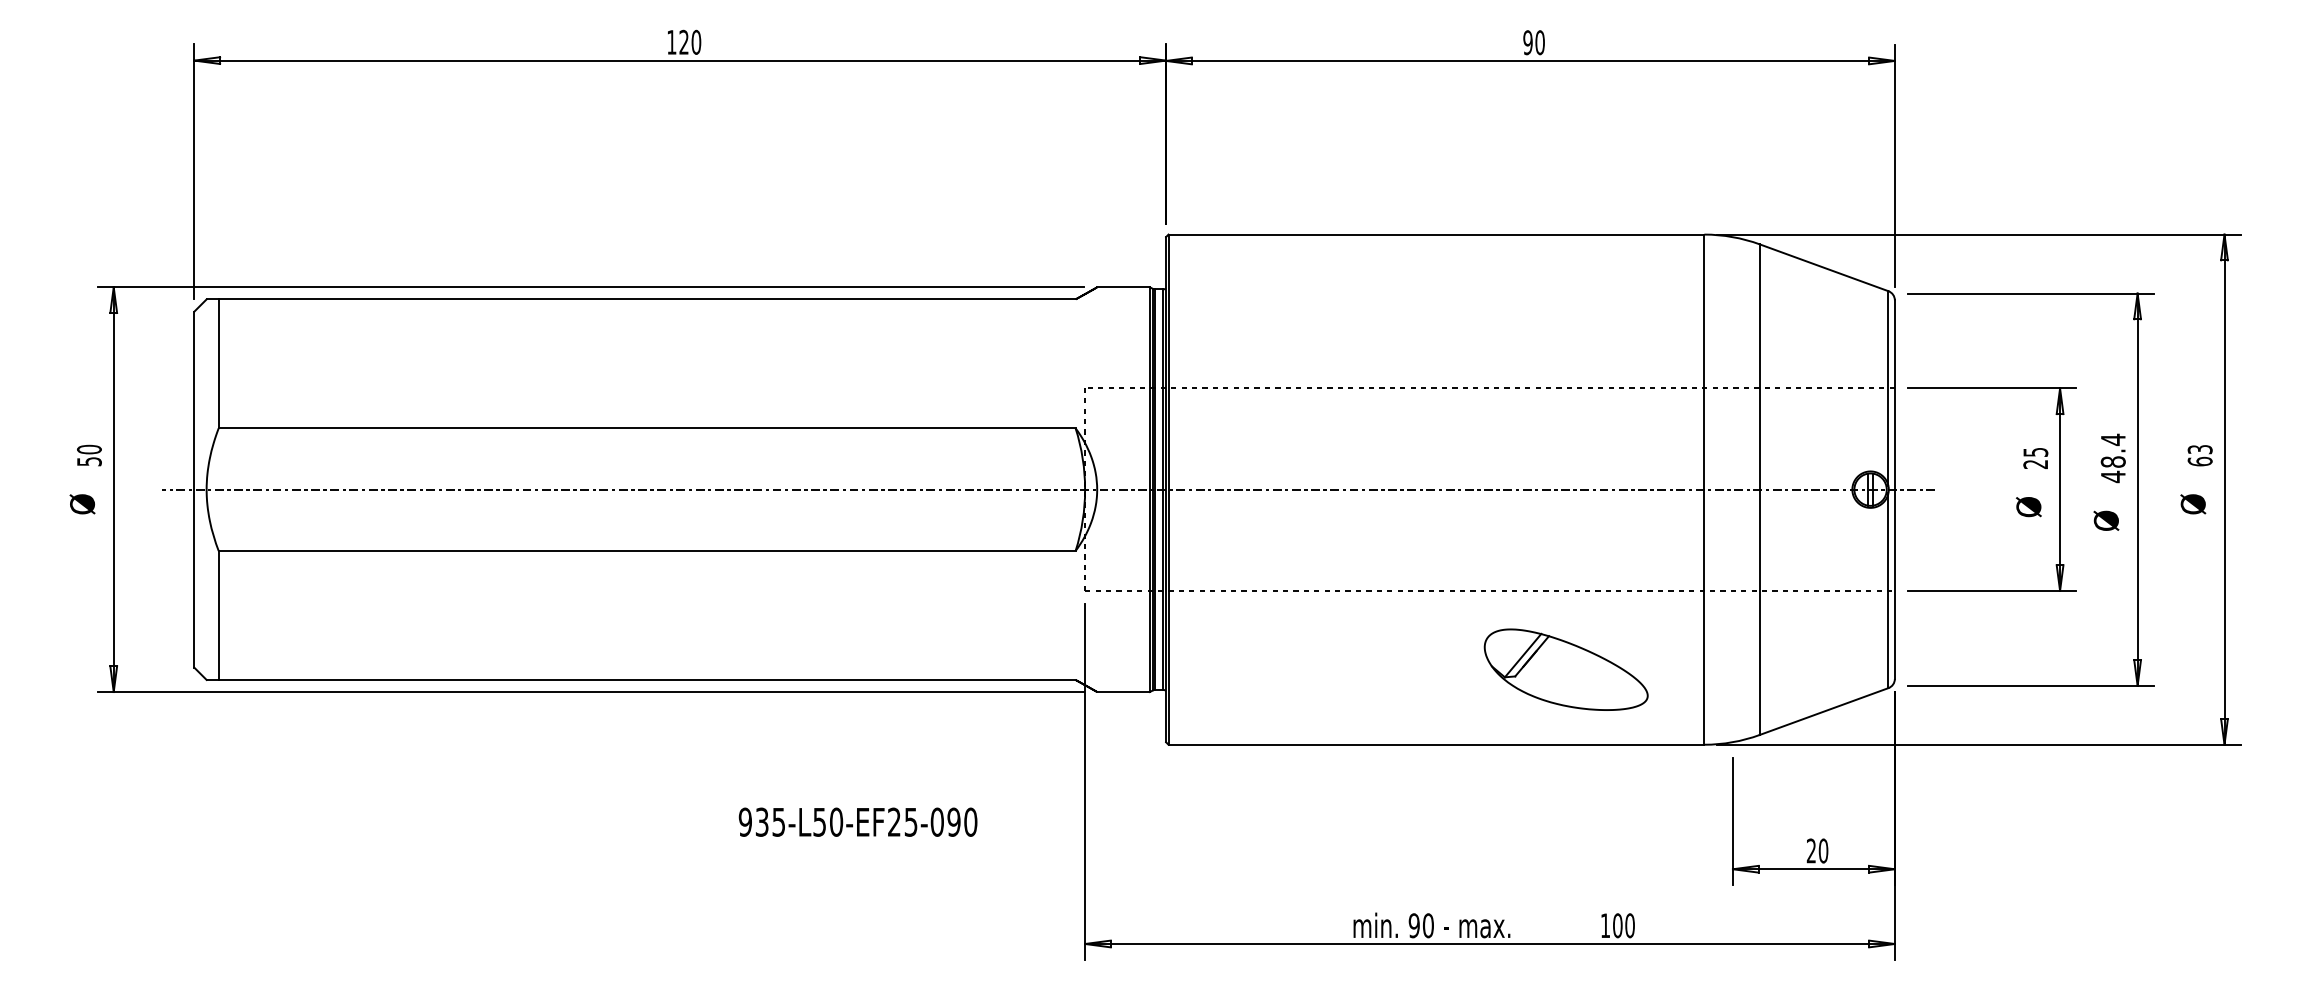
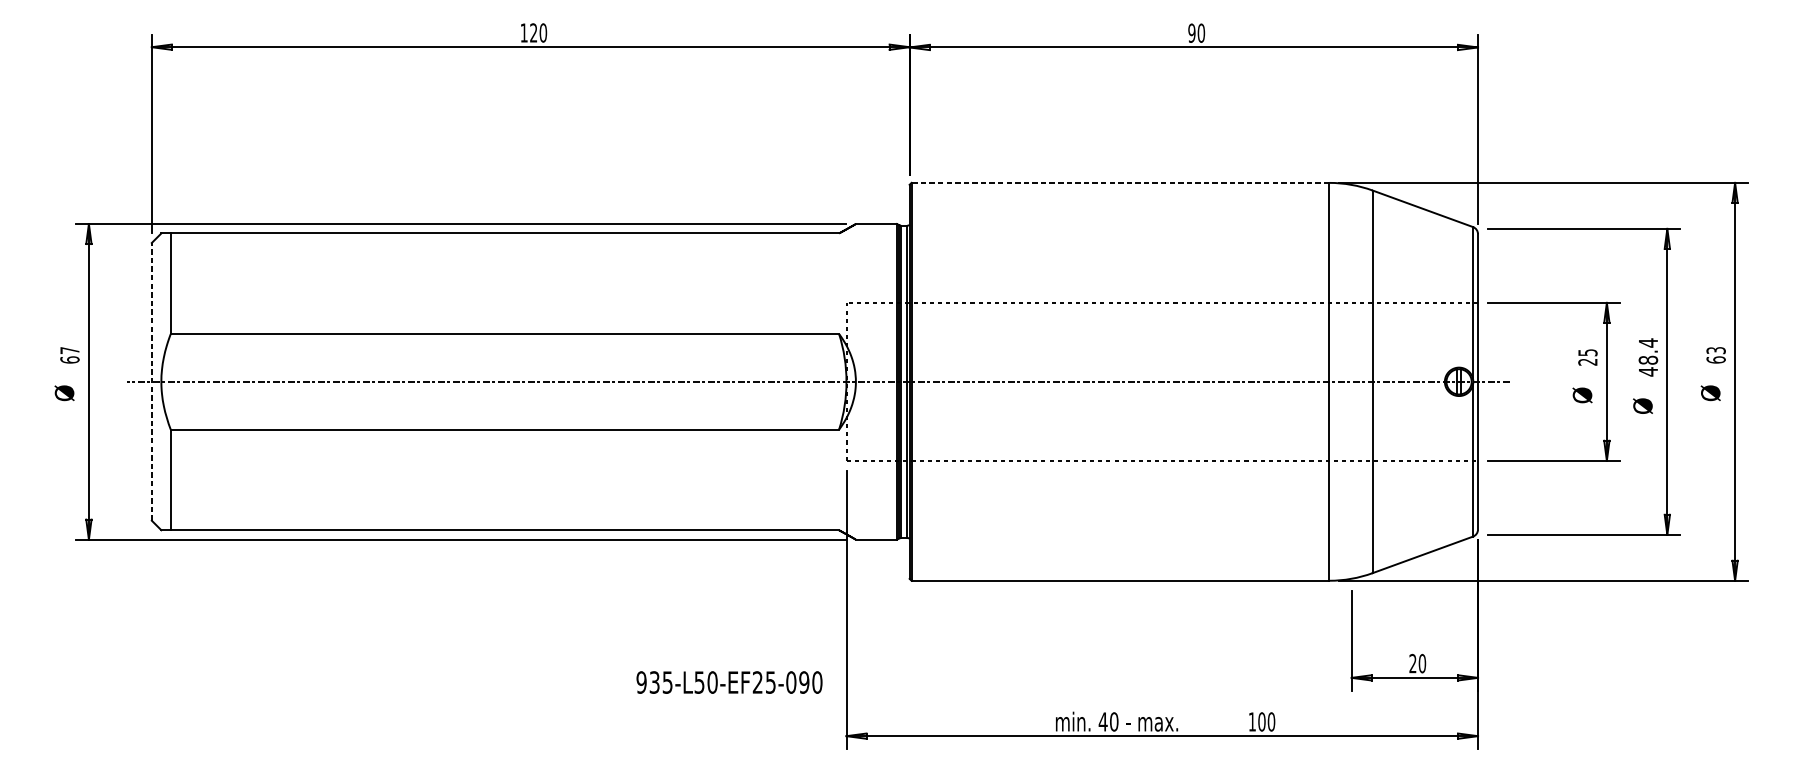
line: (1436, 234) -> (1120, 182), solid -> dashed
text: (88, 455) -> (69, 355), 50 -> 67
line: (194, 489) -> (151, 381), solid -> dashed
part: (1565, 669) -> (1221, 522), removed
text: (857, 821) -> (729, 681), moved
text: (1414, 925) -> (1103, 721), 90 -> 40

